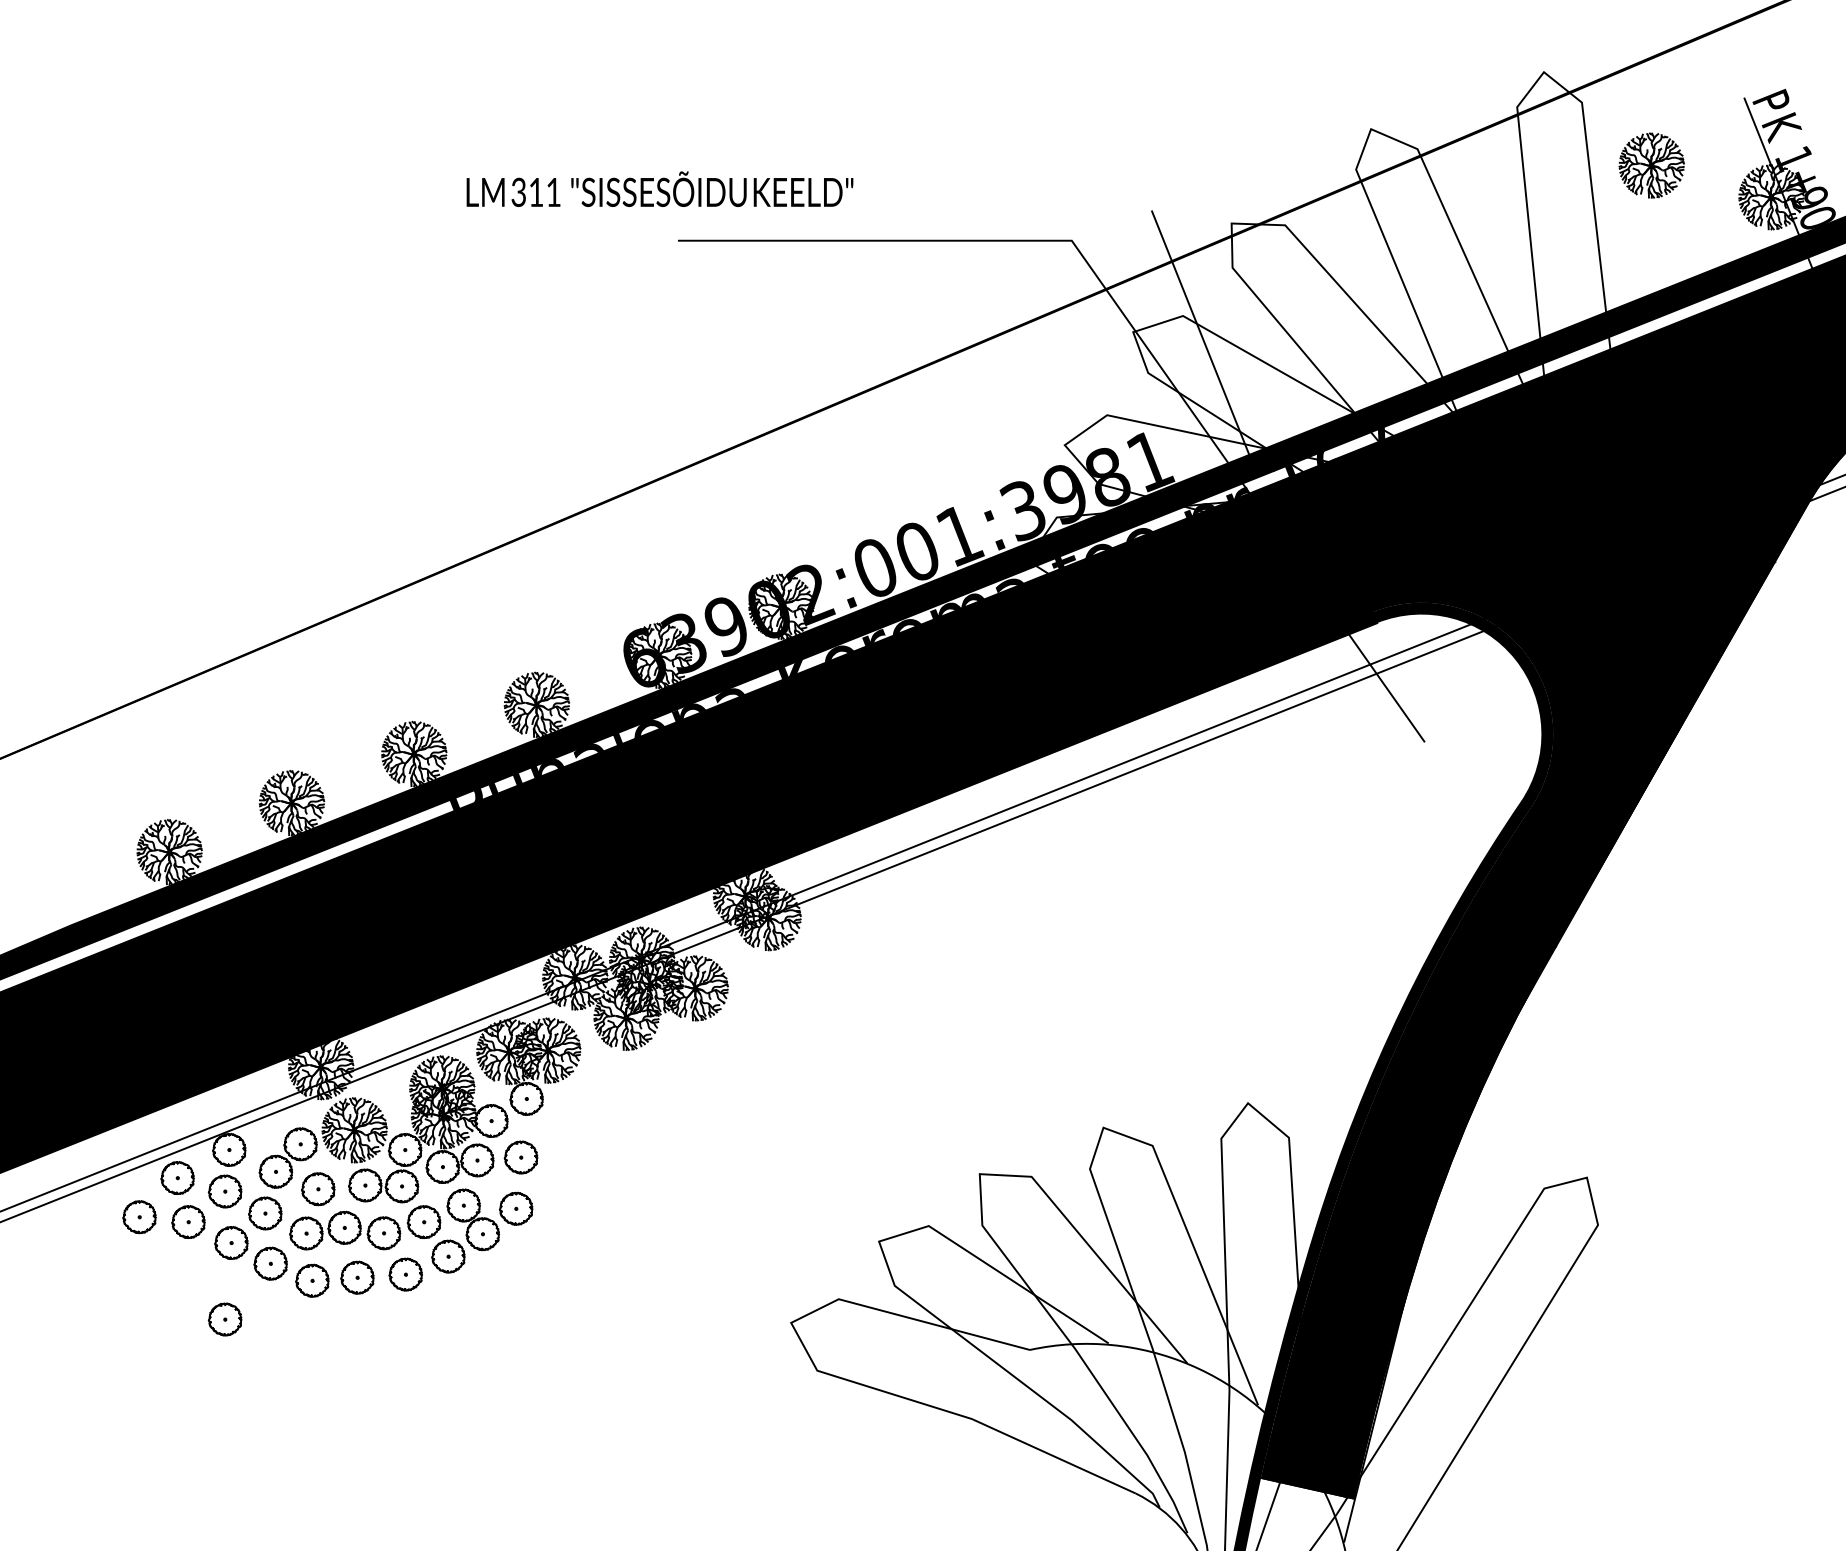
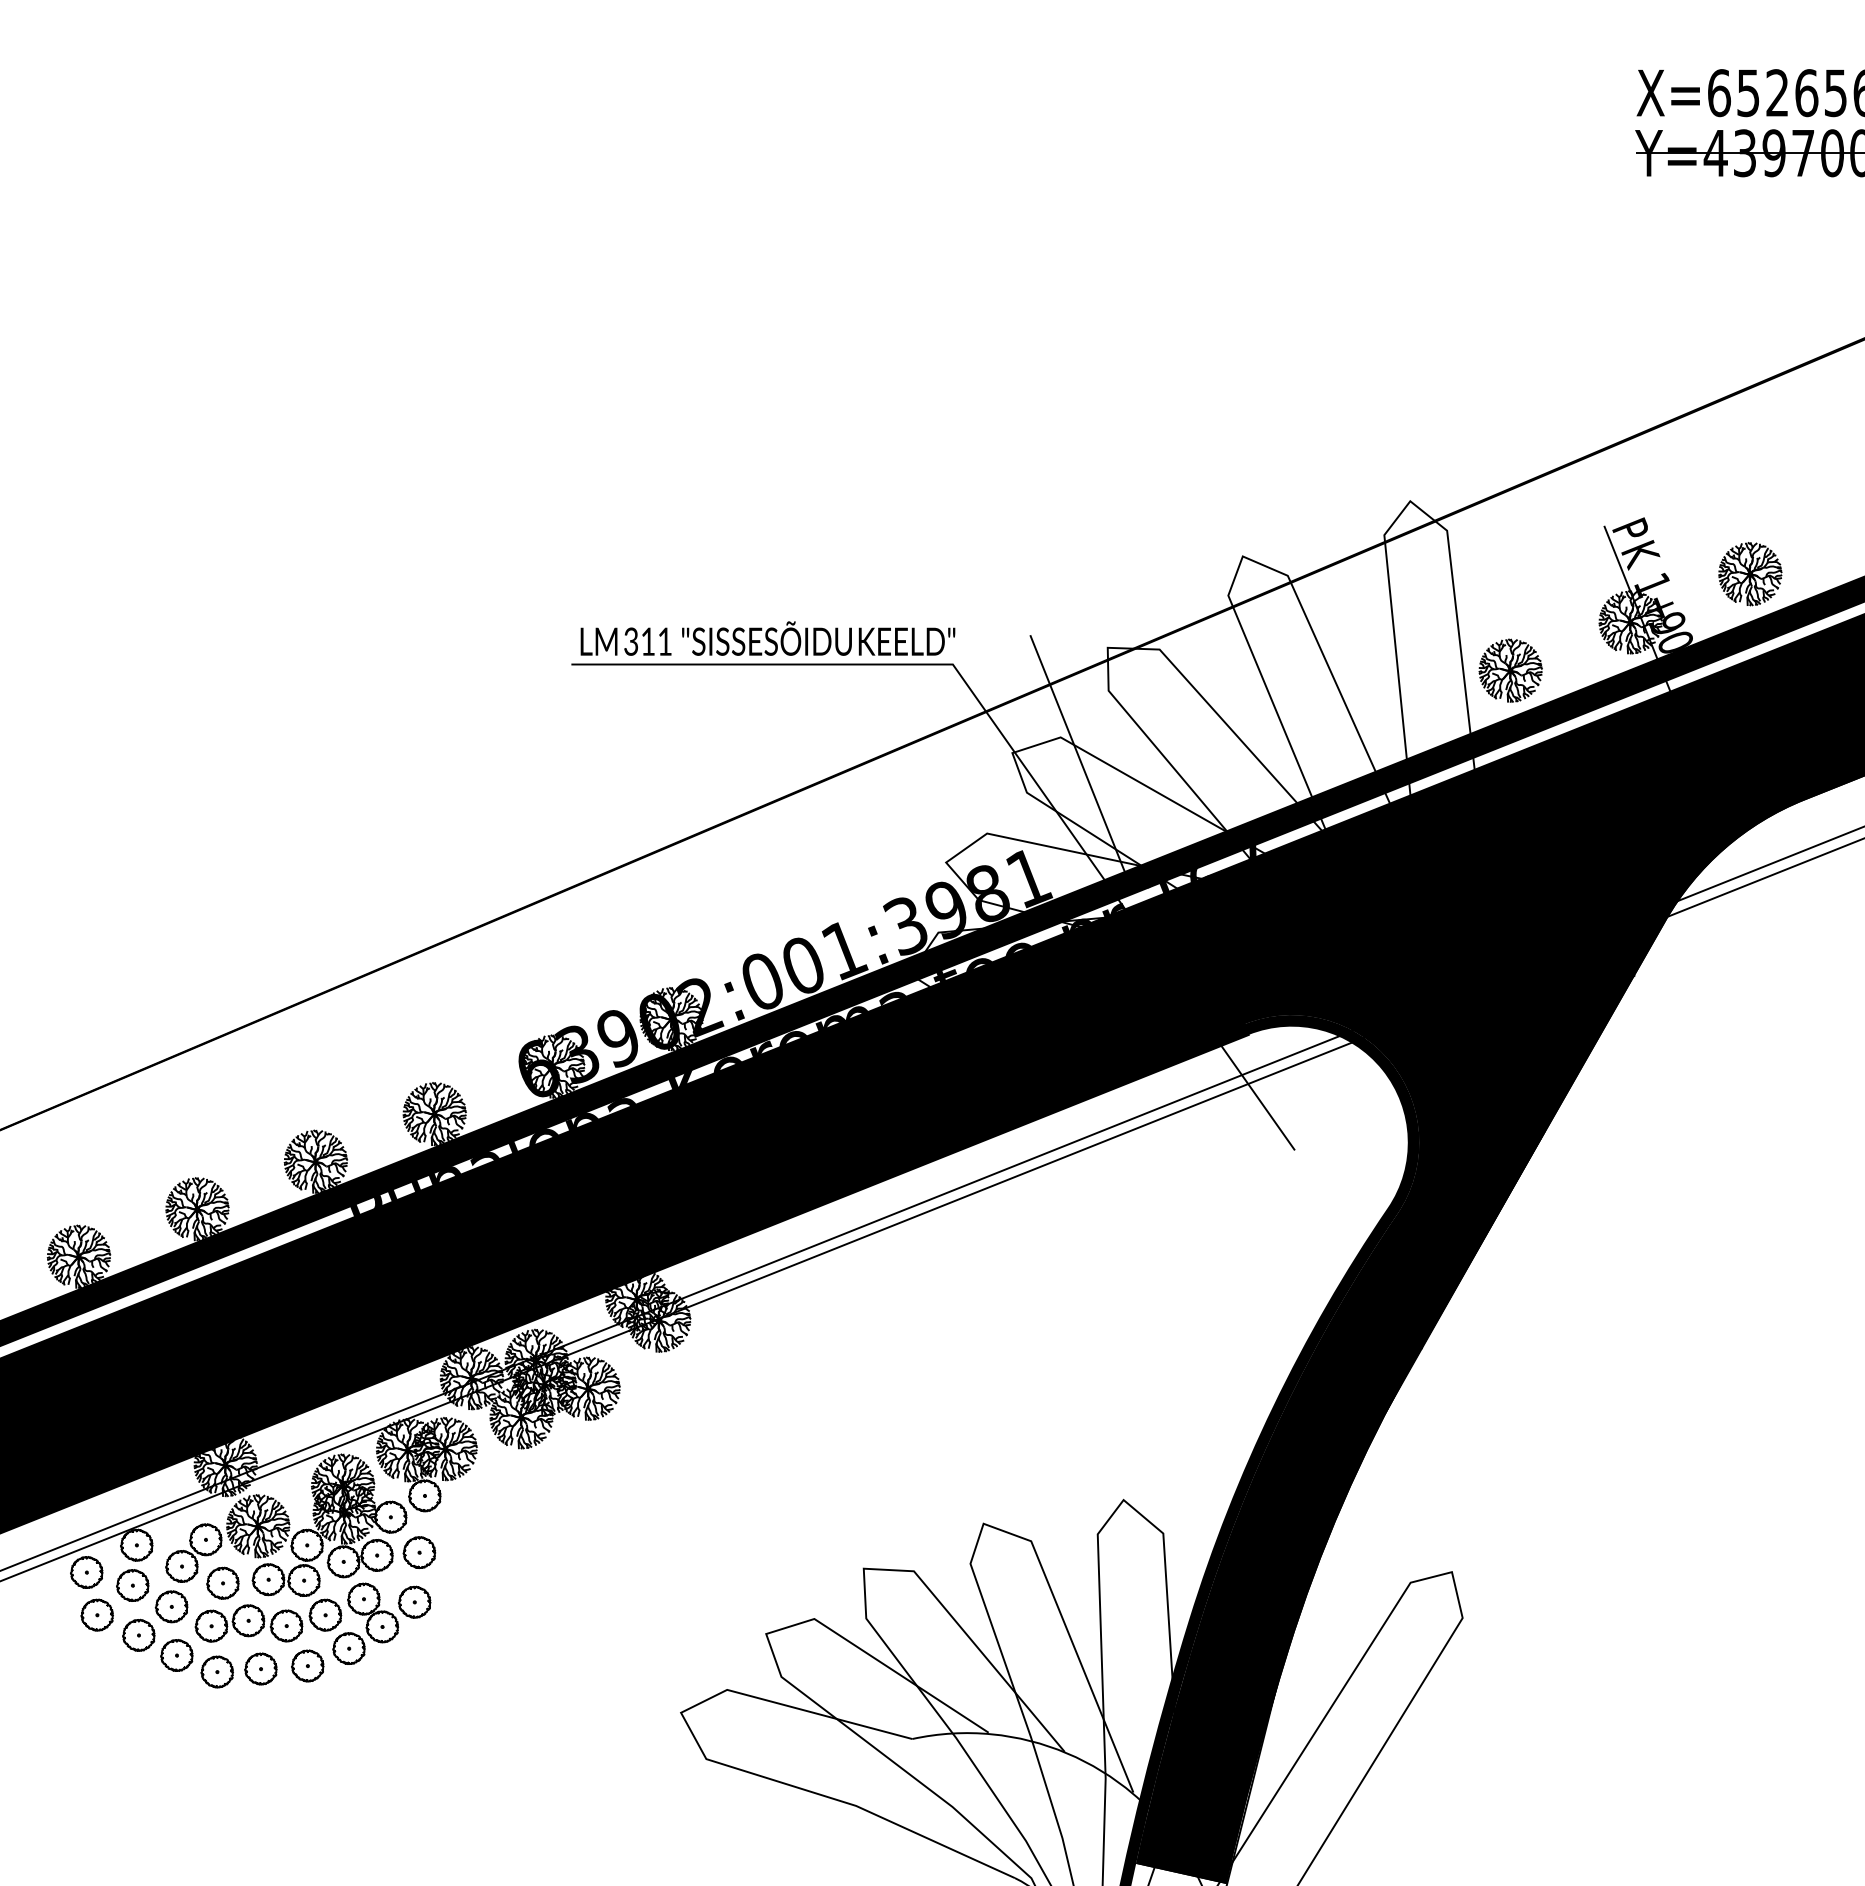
part: (1651, 165) -> (1510, 670), moved
text: (659, 189) -> (767, 638), moved
part: (139, 1216) -> (49, 1609), removed
part: (224, 1319) -> (132, 1709), removed

